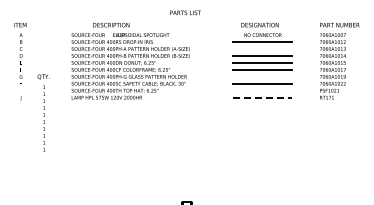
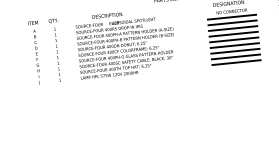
line: (261, 49) -> (231, 23), added
line: (261, 76) -> (234, 45), added
line: (261, 90) -> (235, 56), added
line: (262, 97) -> (236, 62), dashed -> solid
text: (43, 112) -> (56, 49), moved

